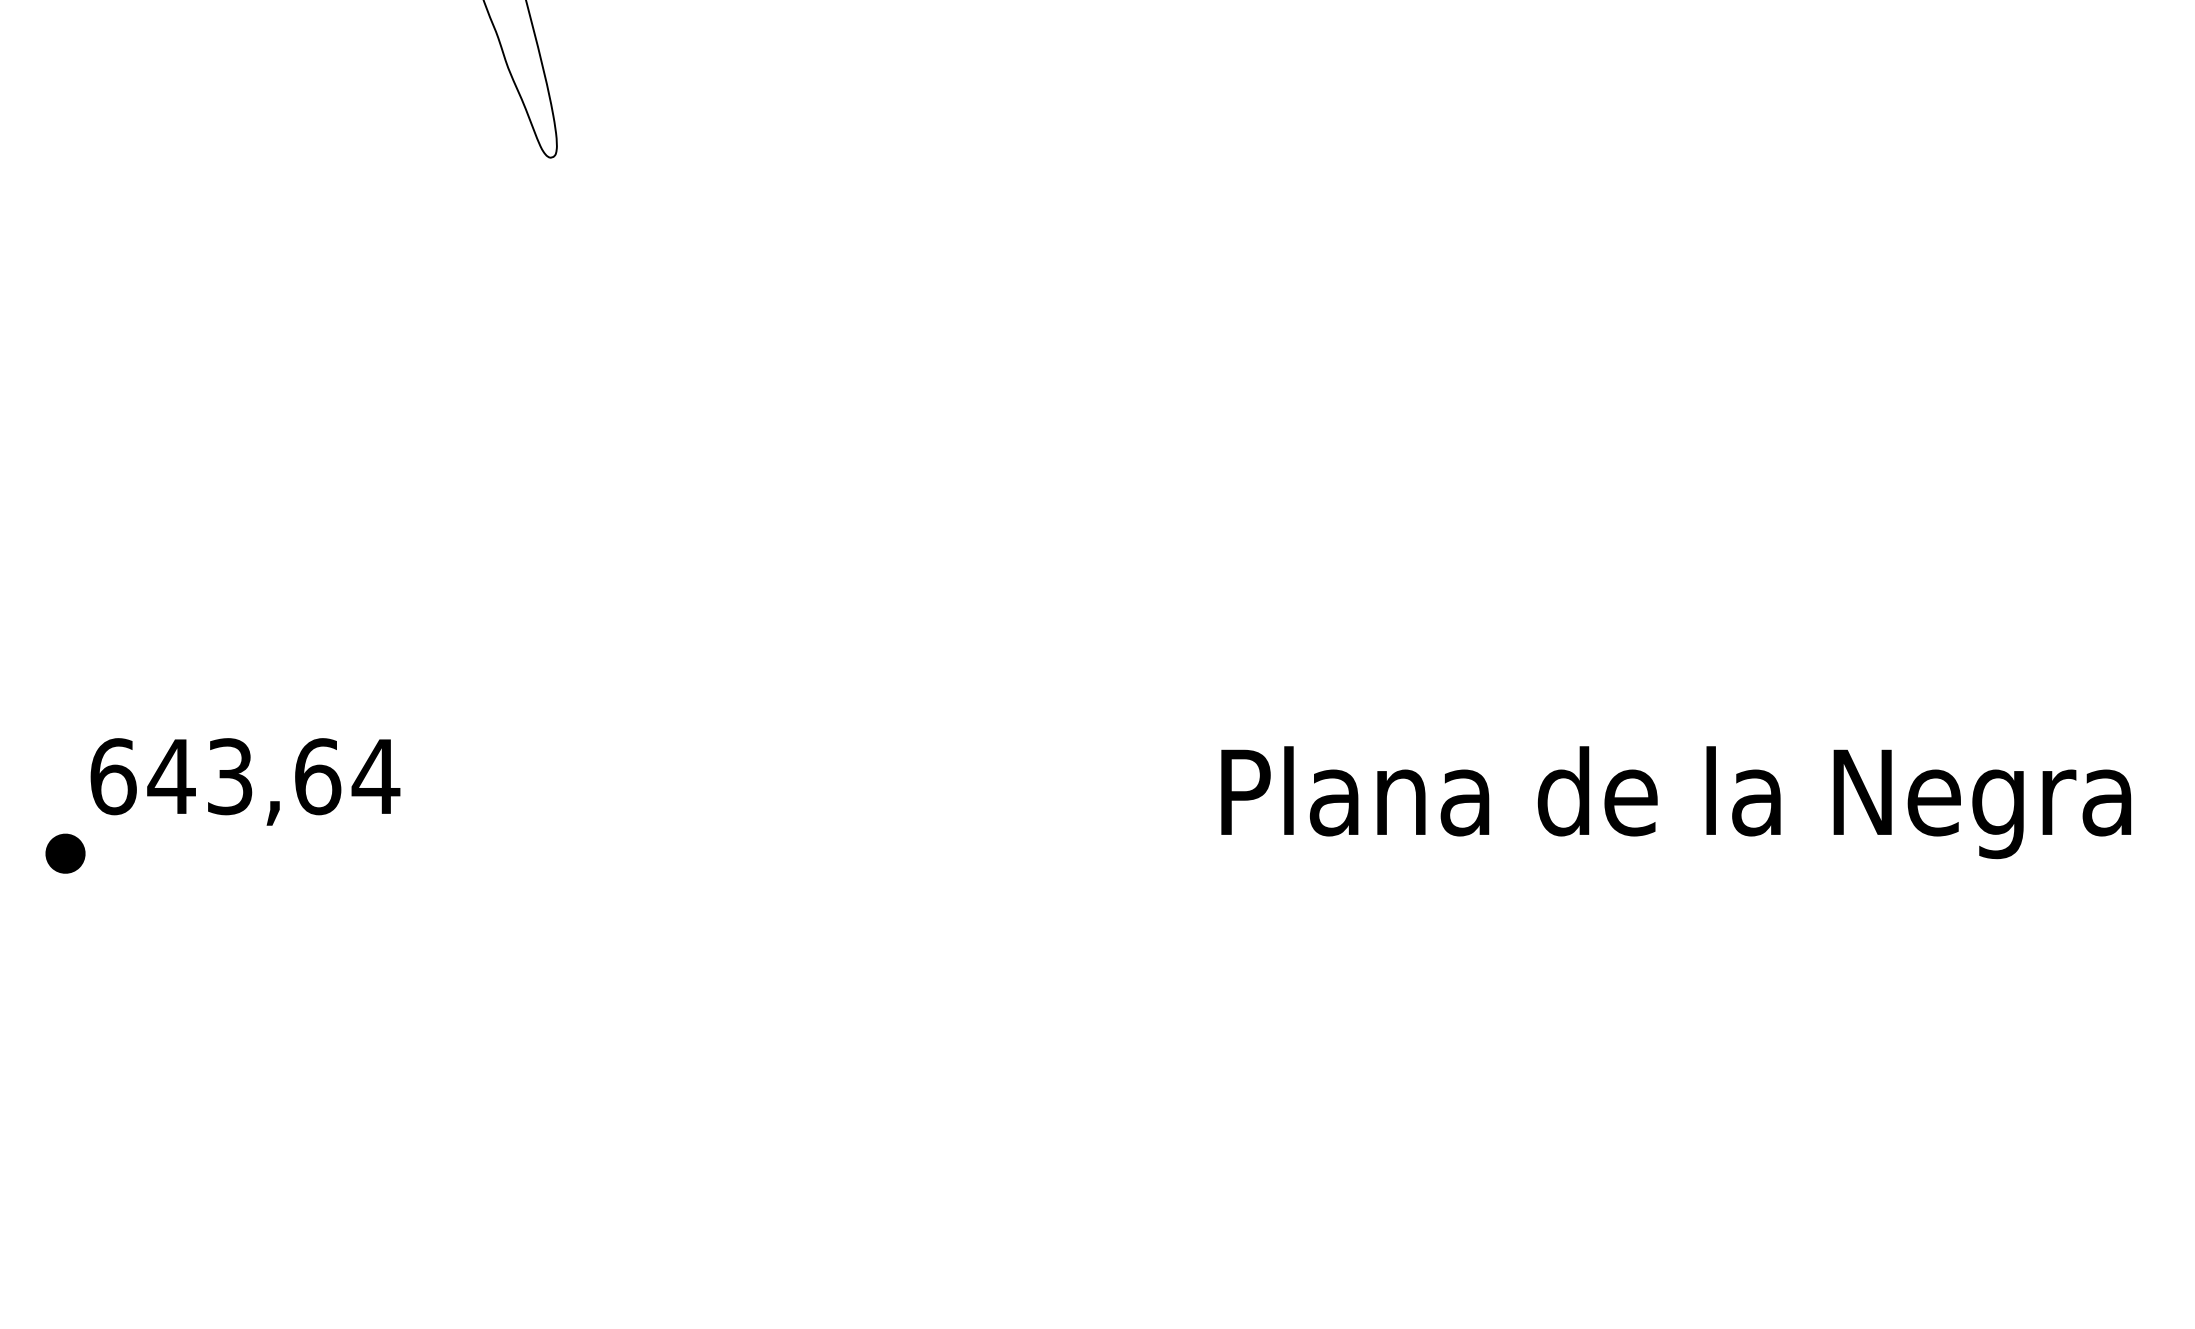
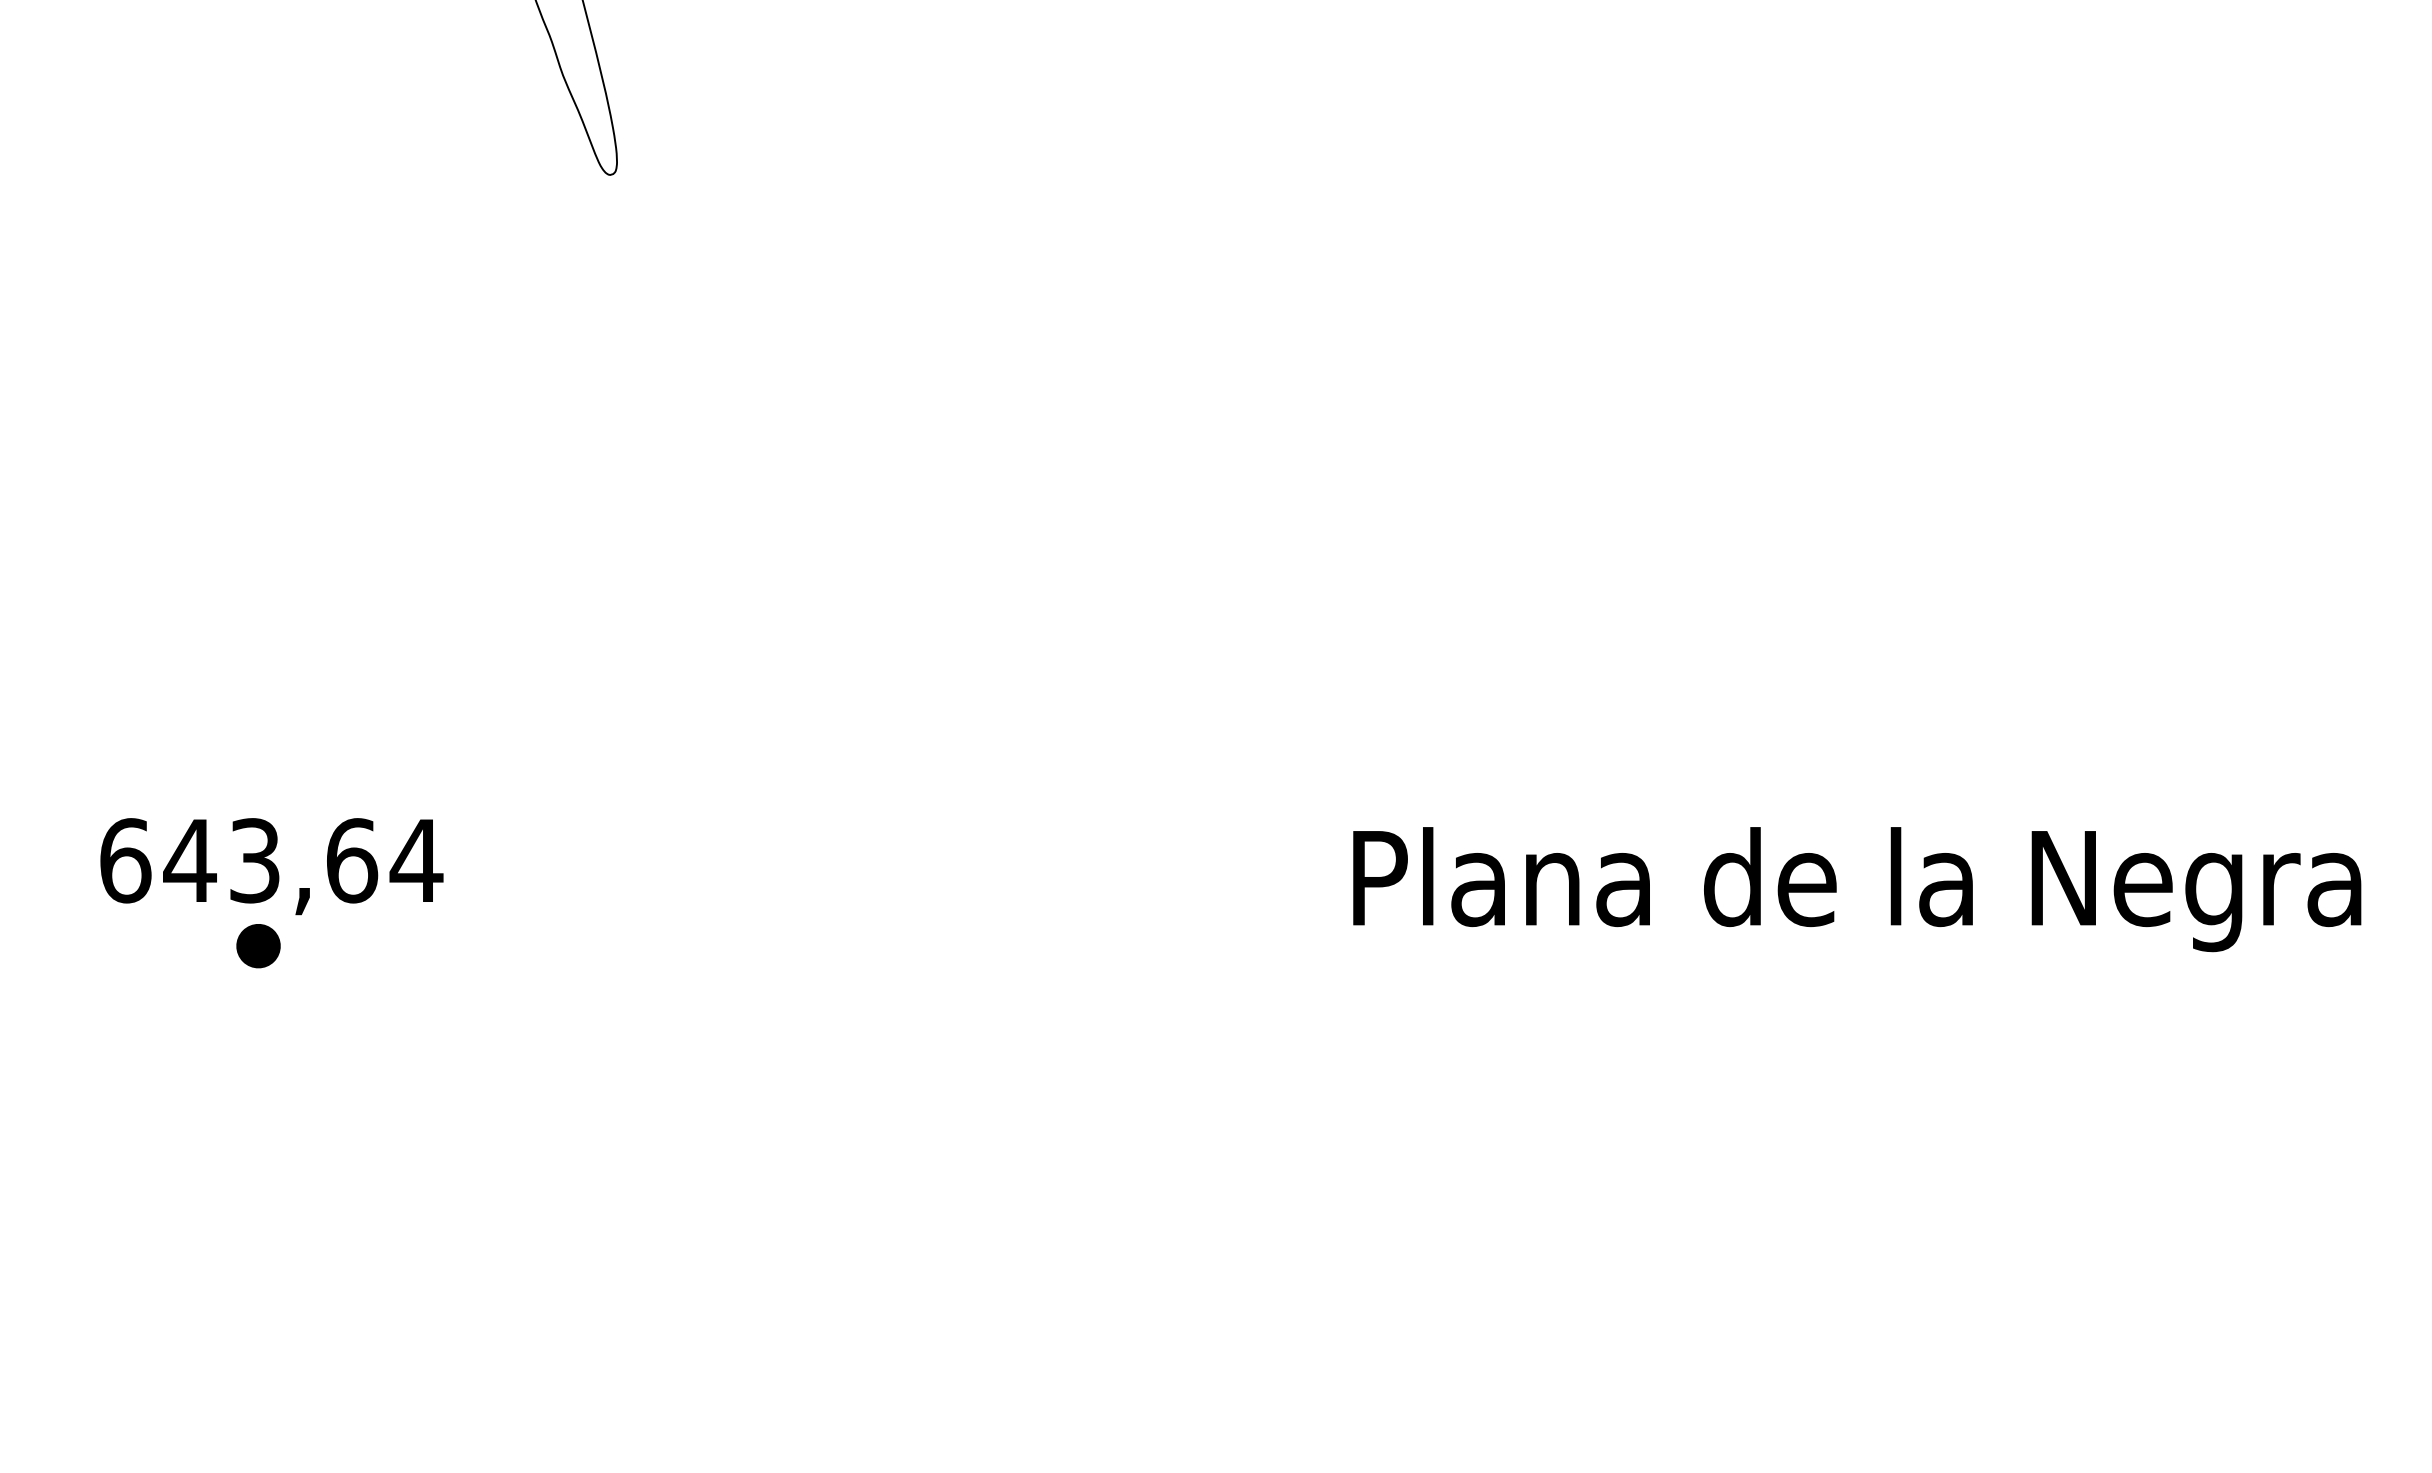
part: (65, 854) -> (258, 946), moved

